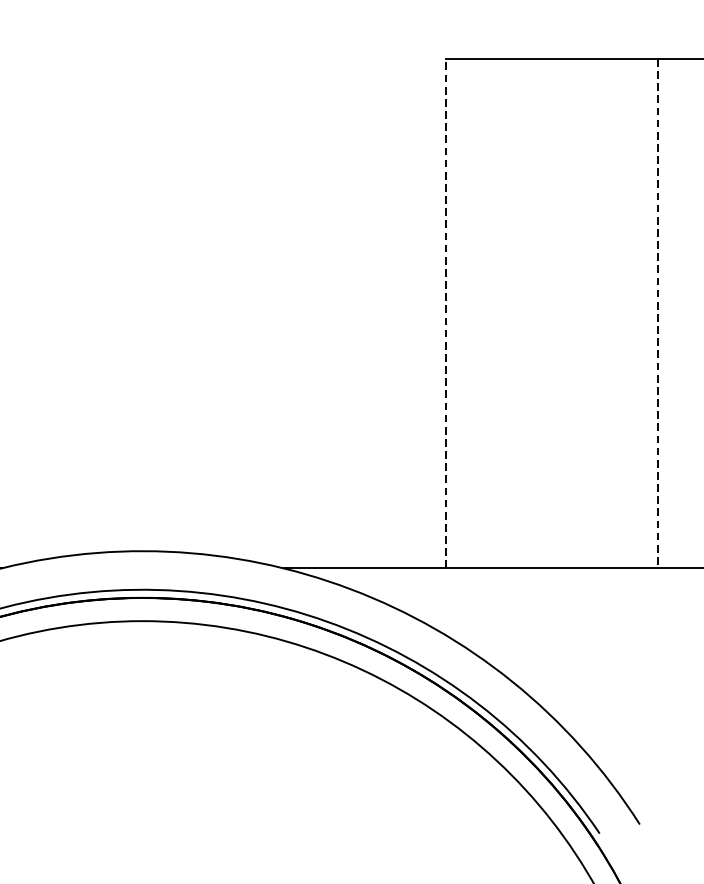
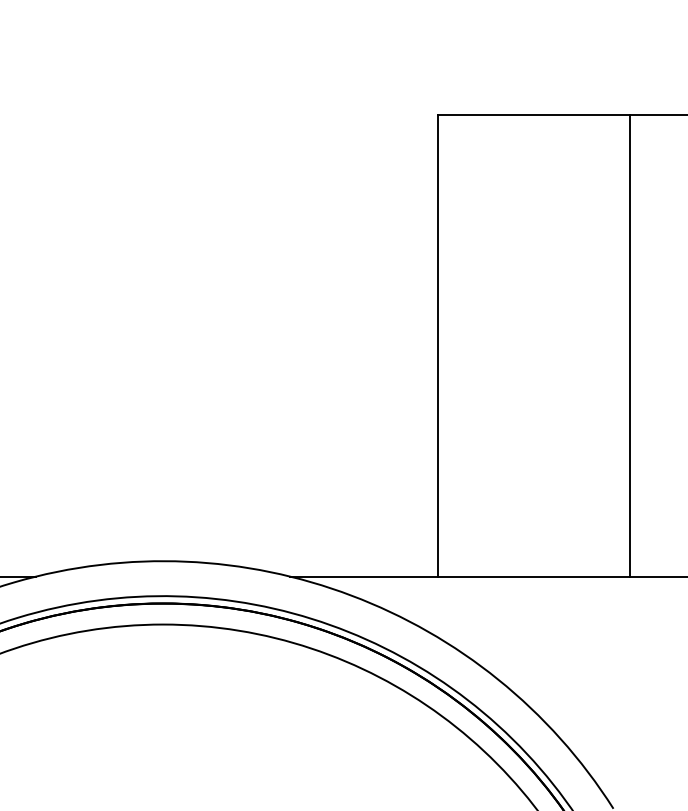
line: (445, 314) -> (437, 346), dashed -> solid
line: (657, 314) -> (629, 346), dashed -> solid

